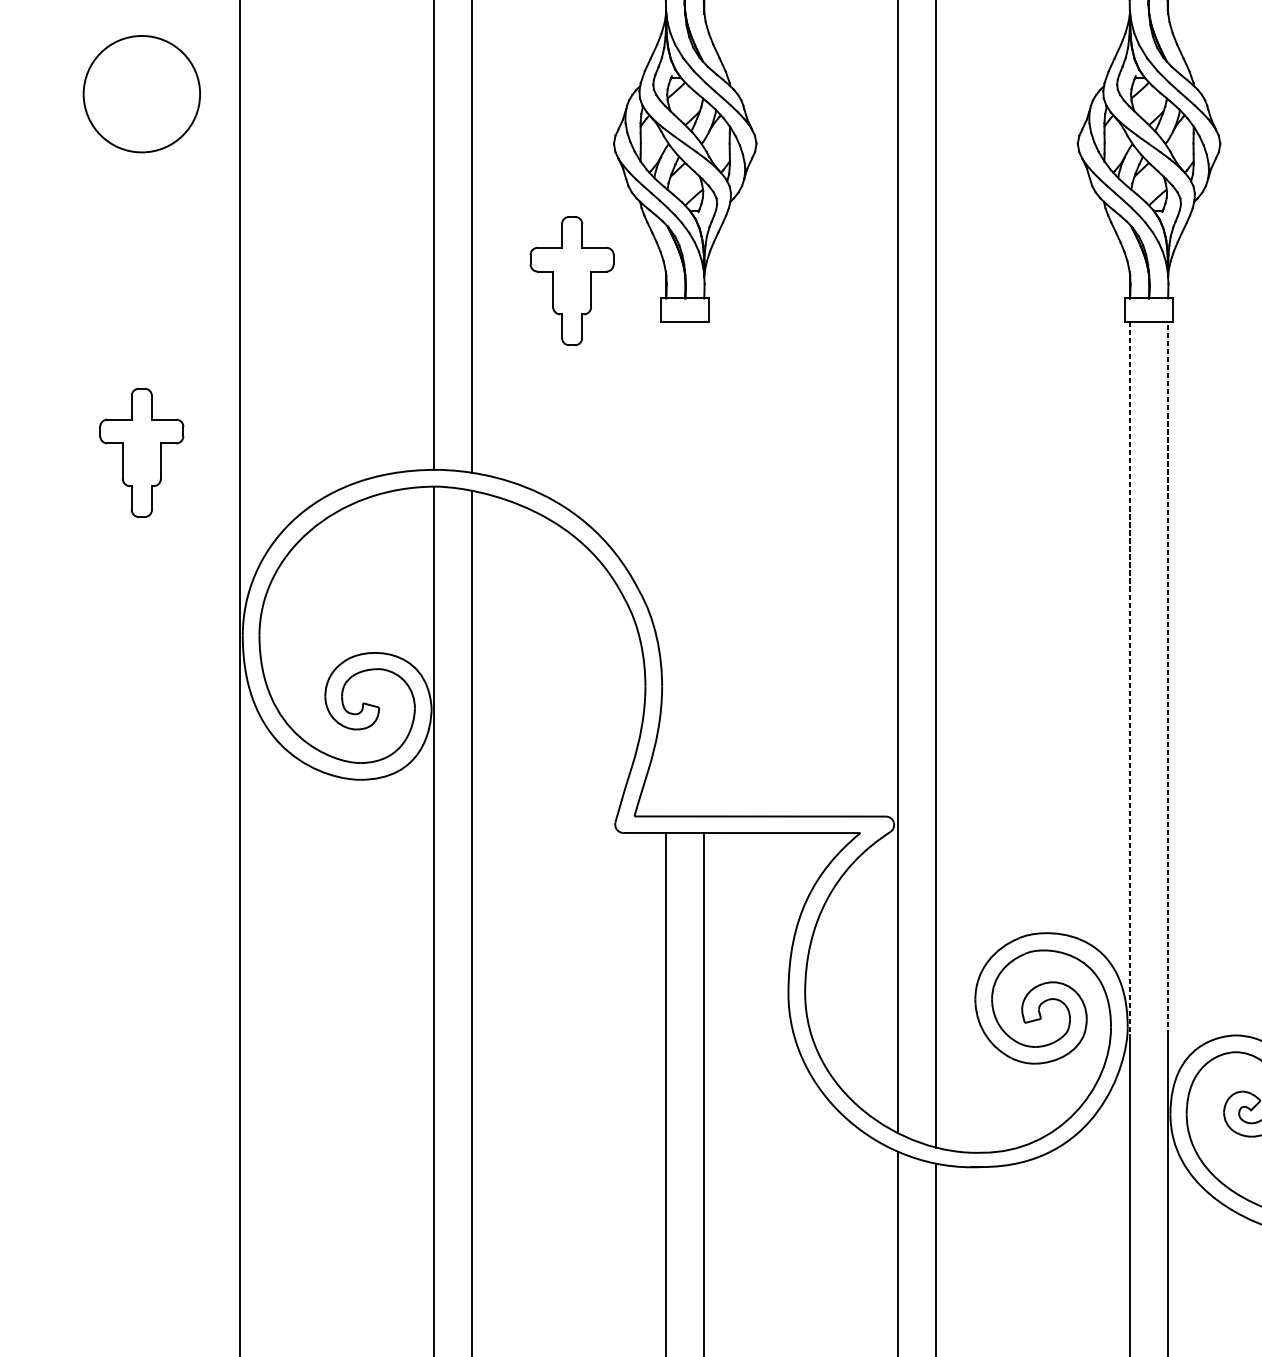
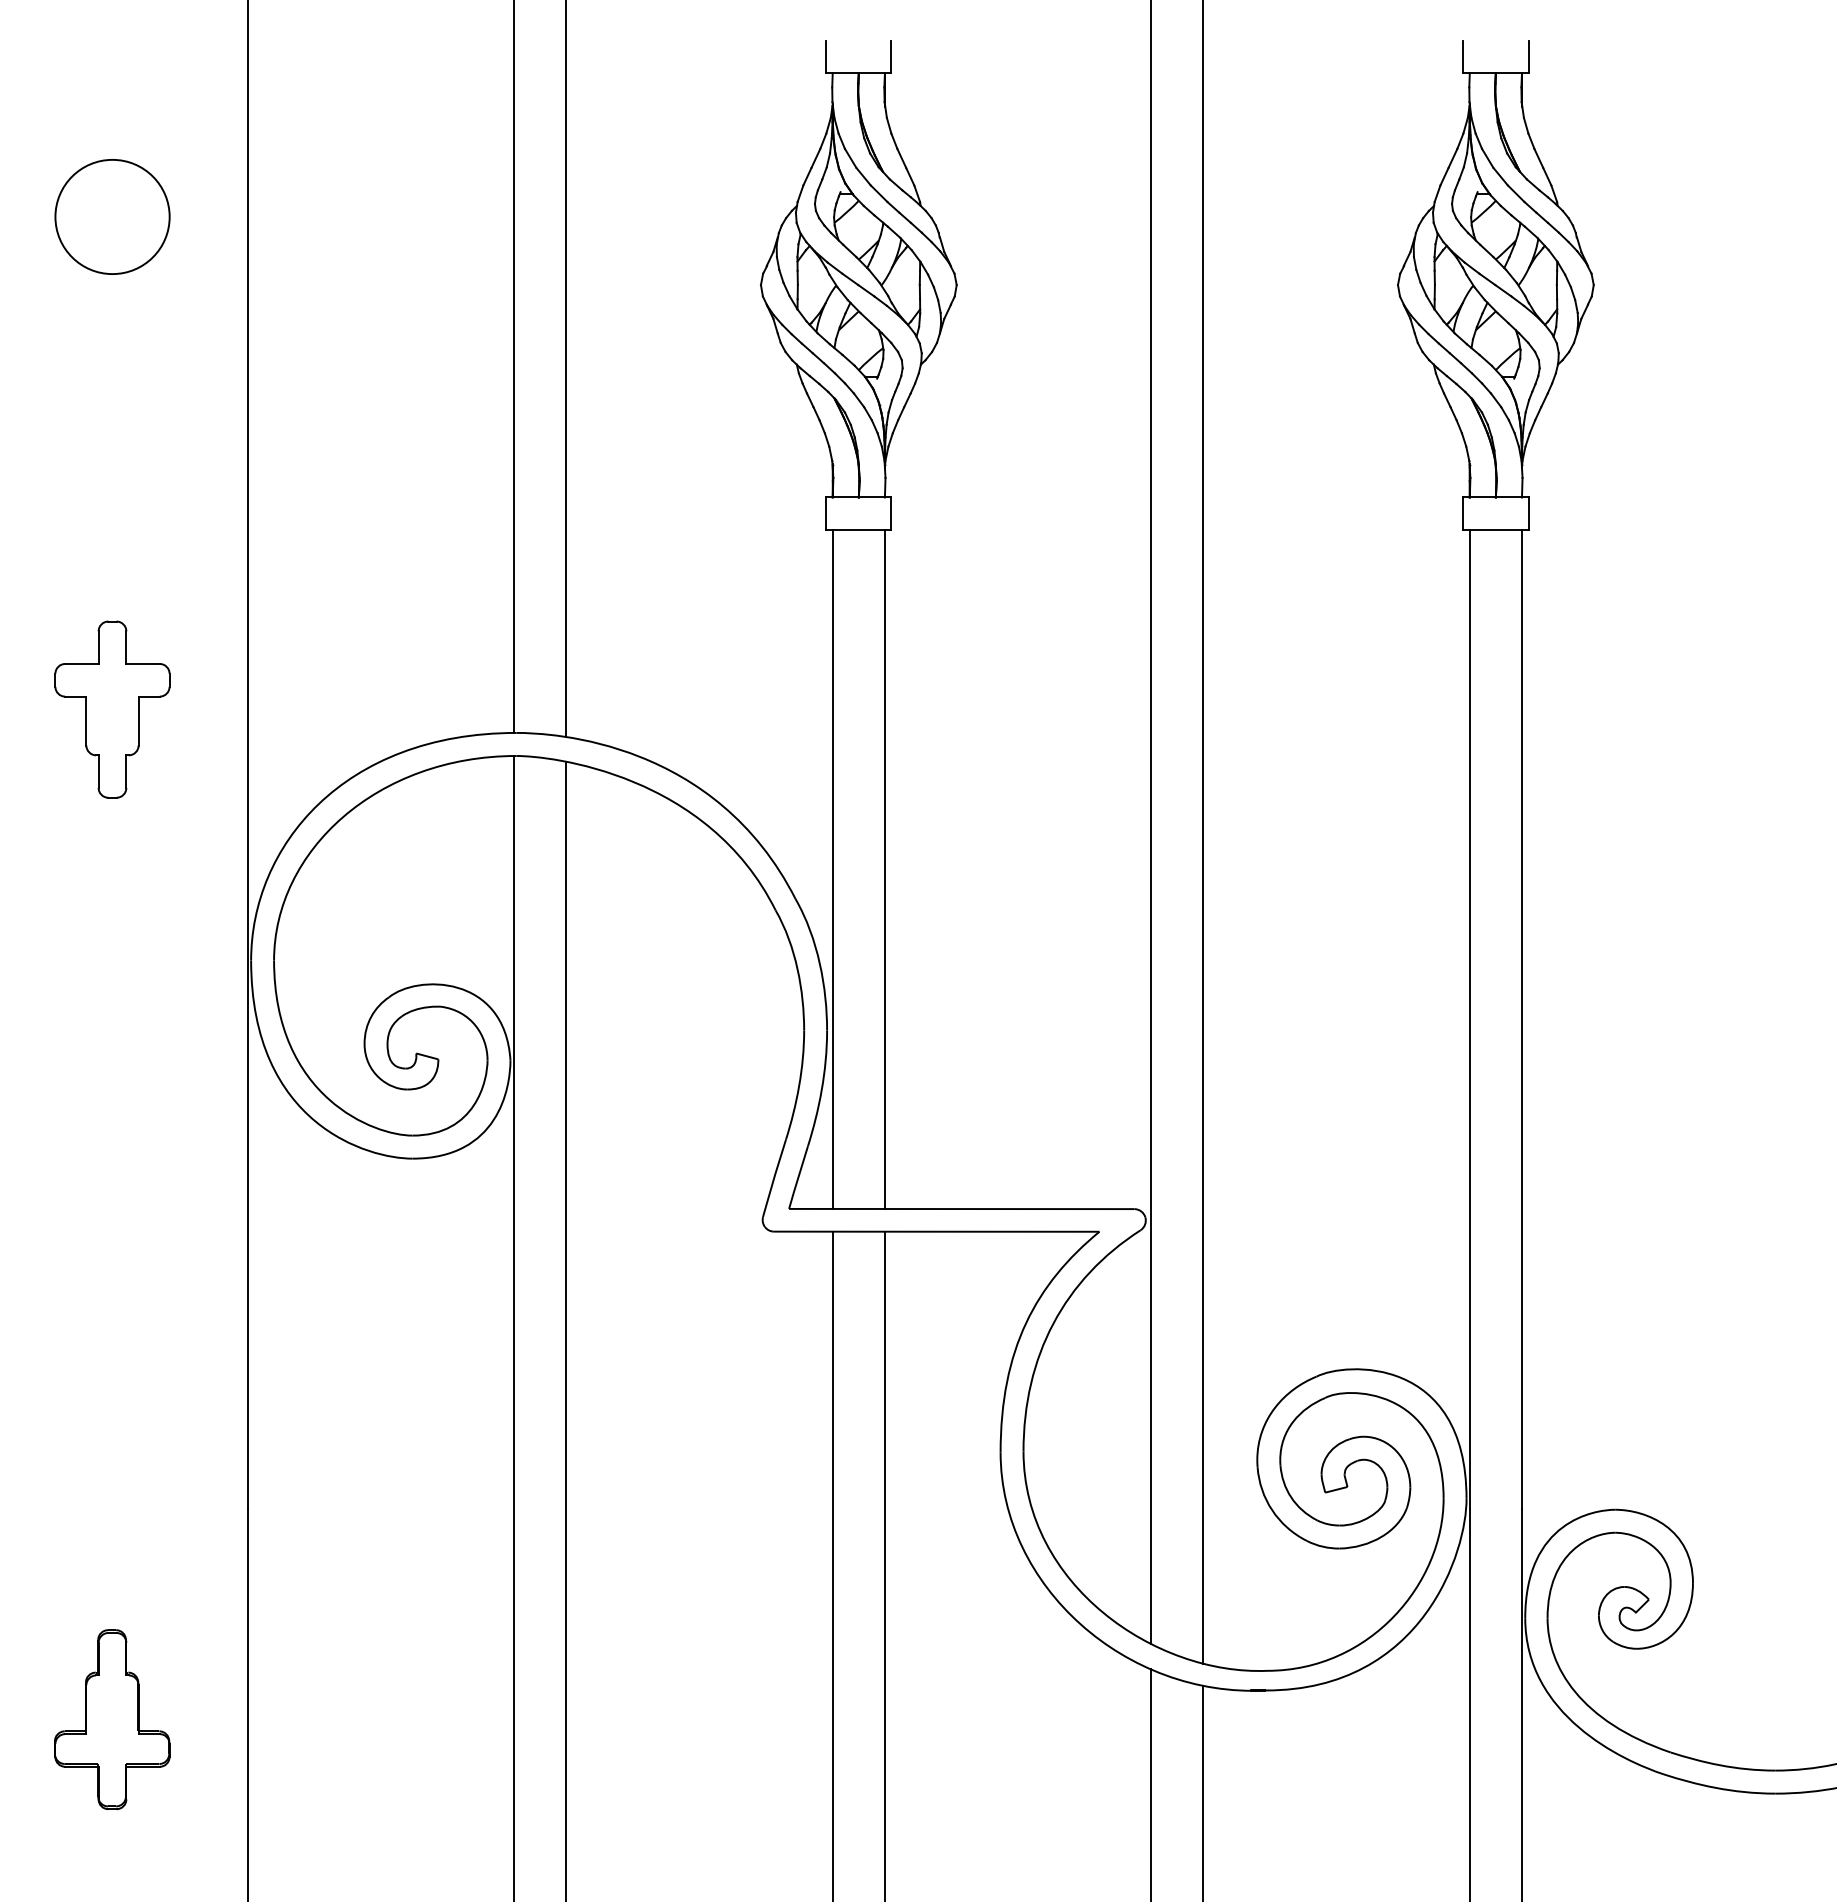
circle: (141, 93) -> (112, 216), size x0.71
part: (572, 280) -> (703, 473), removed
line: (666, 569) -> (832, 869), added
line: (703, 569) -> (884, 869), added
line: (1129, 678) -> (1469, 1019), dashed -> solid
line: (1167, 678) -> (1521, 1019), dashed -> solid
part: (141, 1188) -> (112, 1719), added

